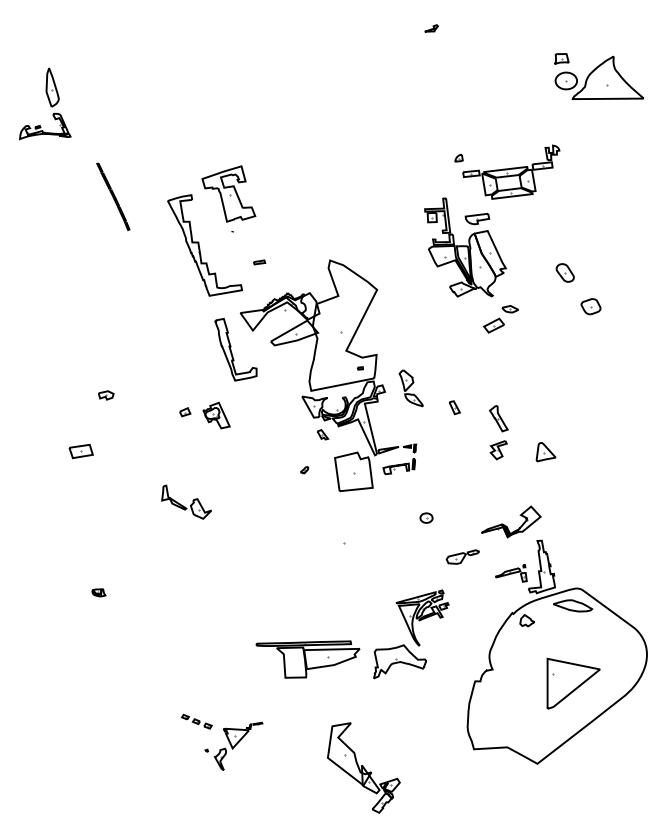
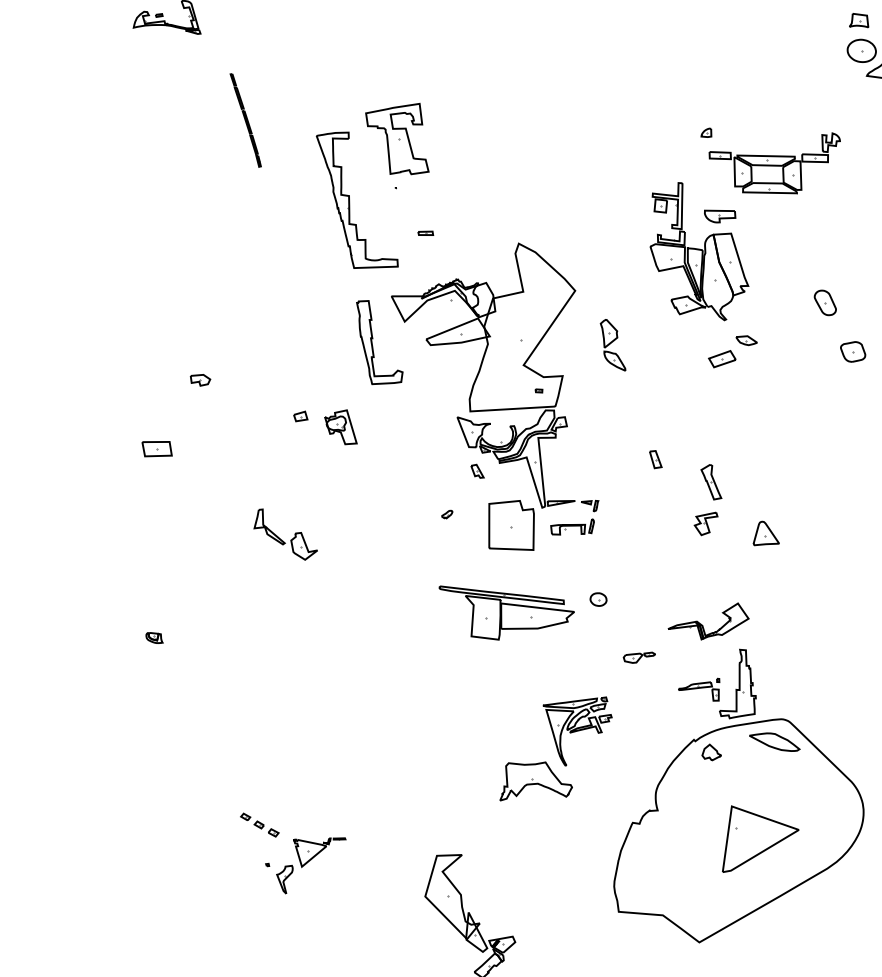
part: (410, 388) -> (612, 344), moved
part: (462, 556) -> (638, 656), size x0.71
part: (307, 659) -> (503, 616), moved

